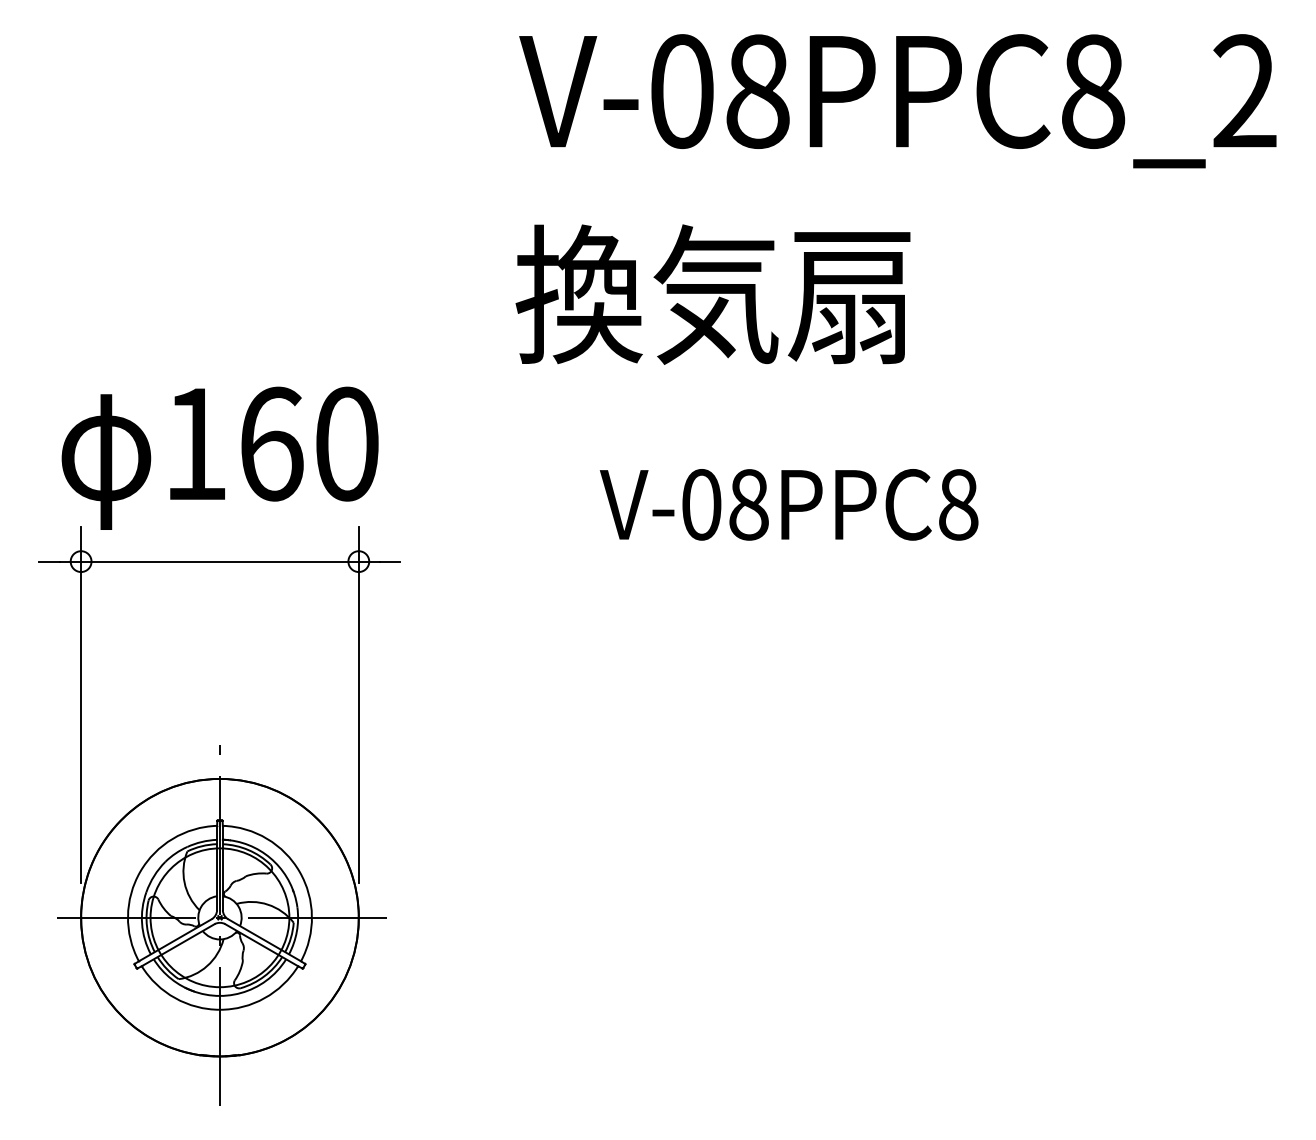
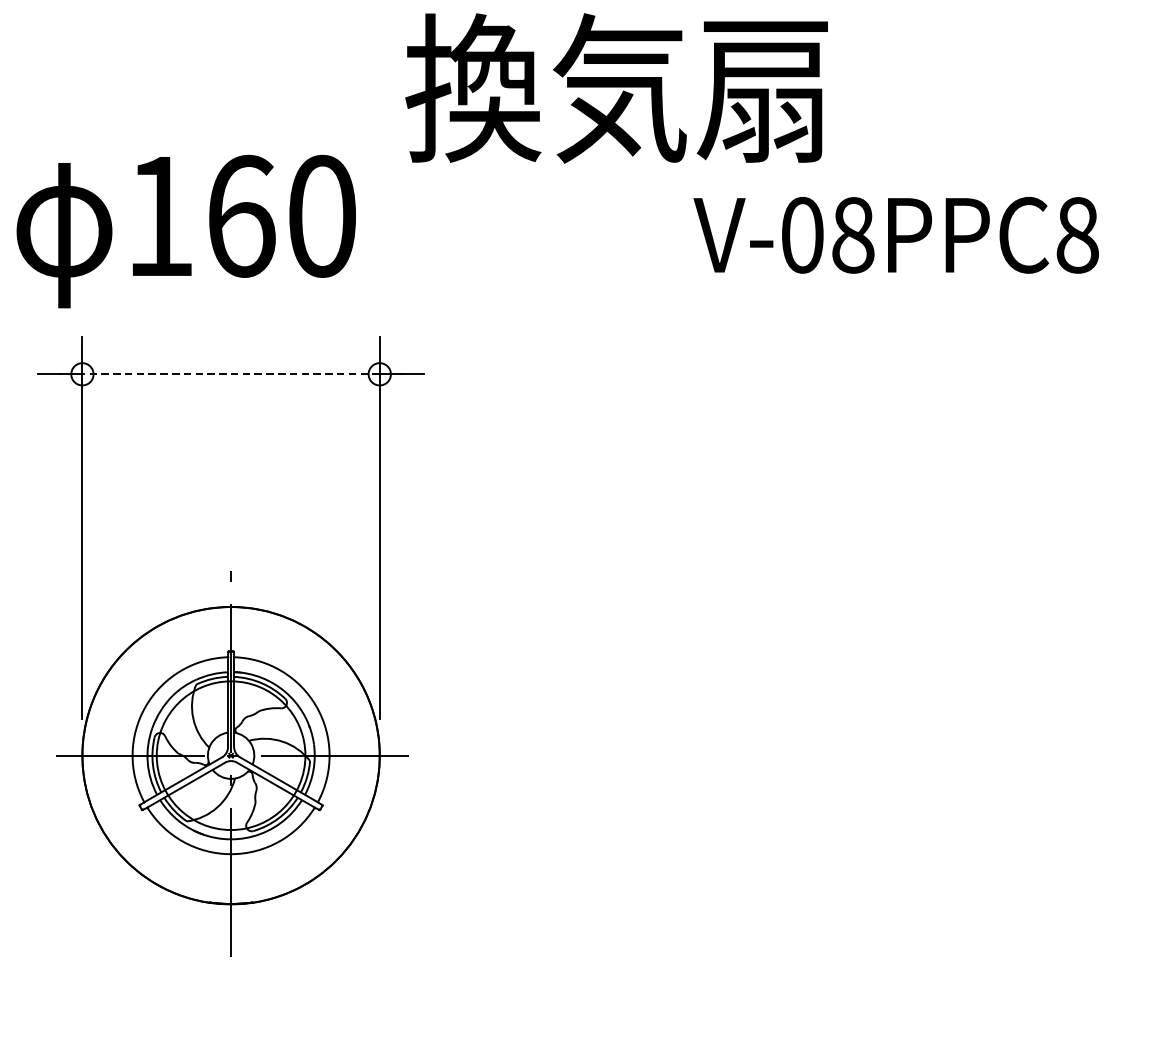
text: (712, 294) -> (616, 88), moved
text: (219, 457) -> (185, 230), moved
text: (788, 504) -> (895, 234), moved
line: (219, 561) -> (230, 374), solid -> dashed

